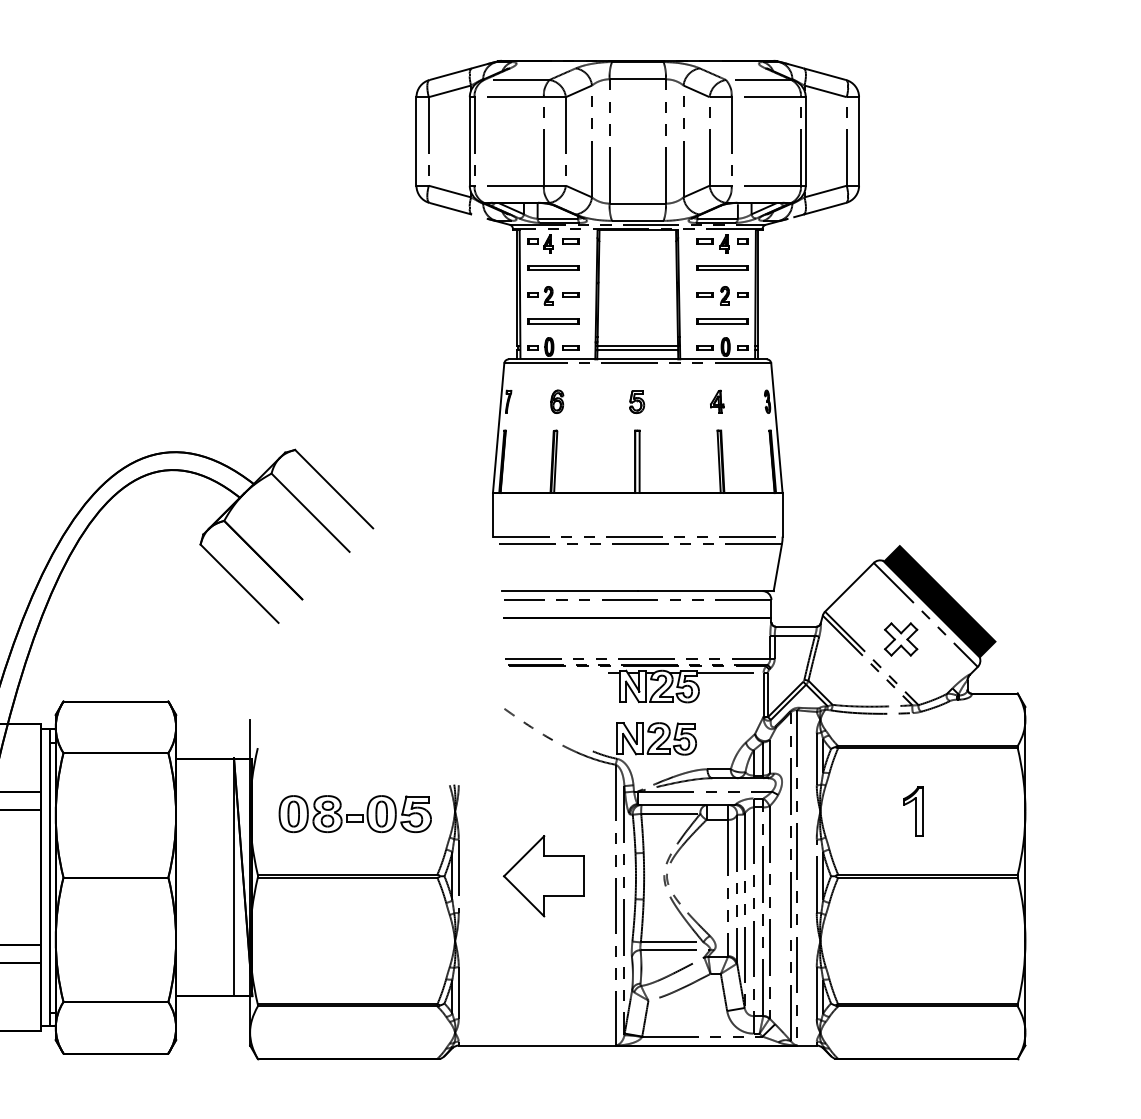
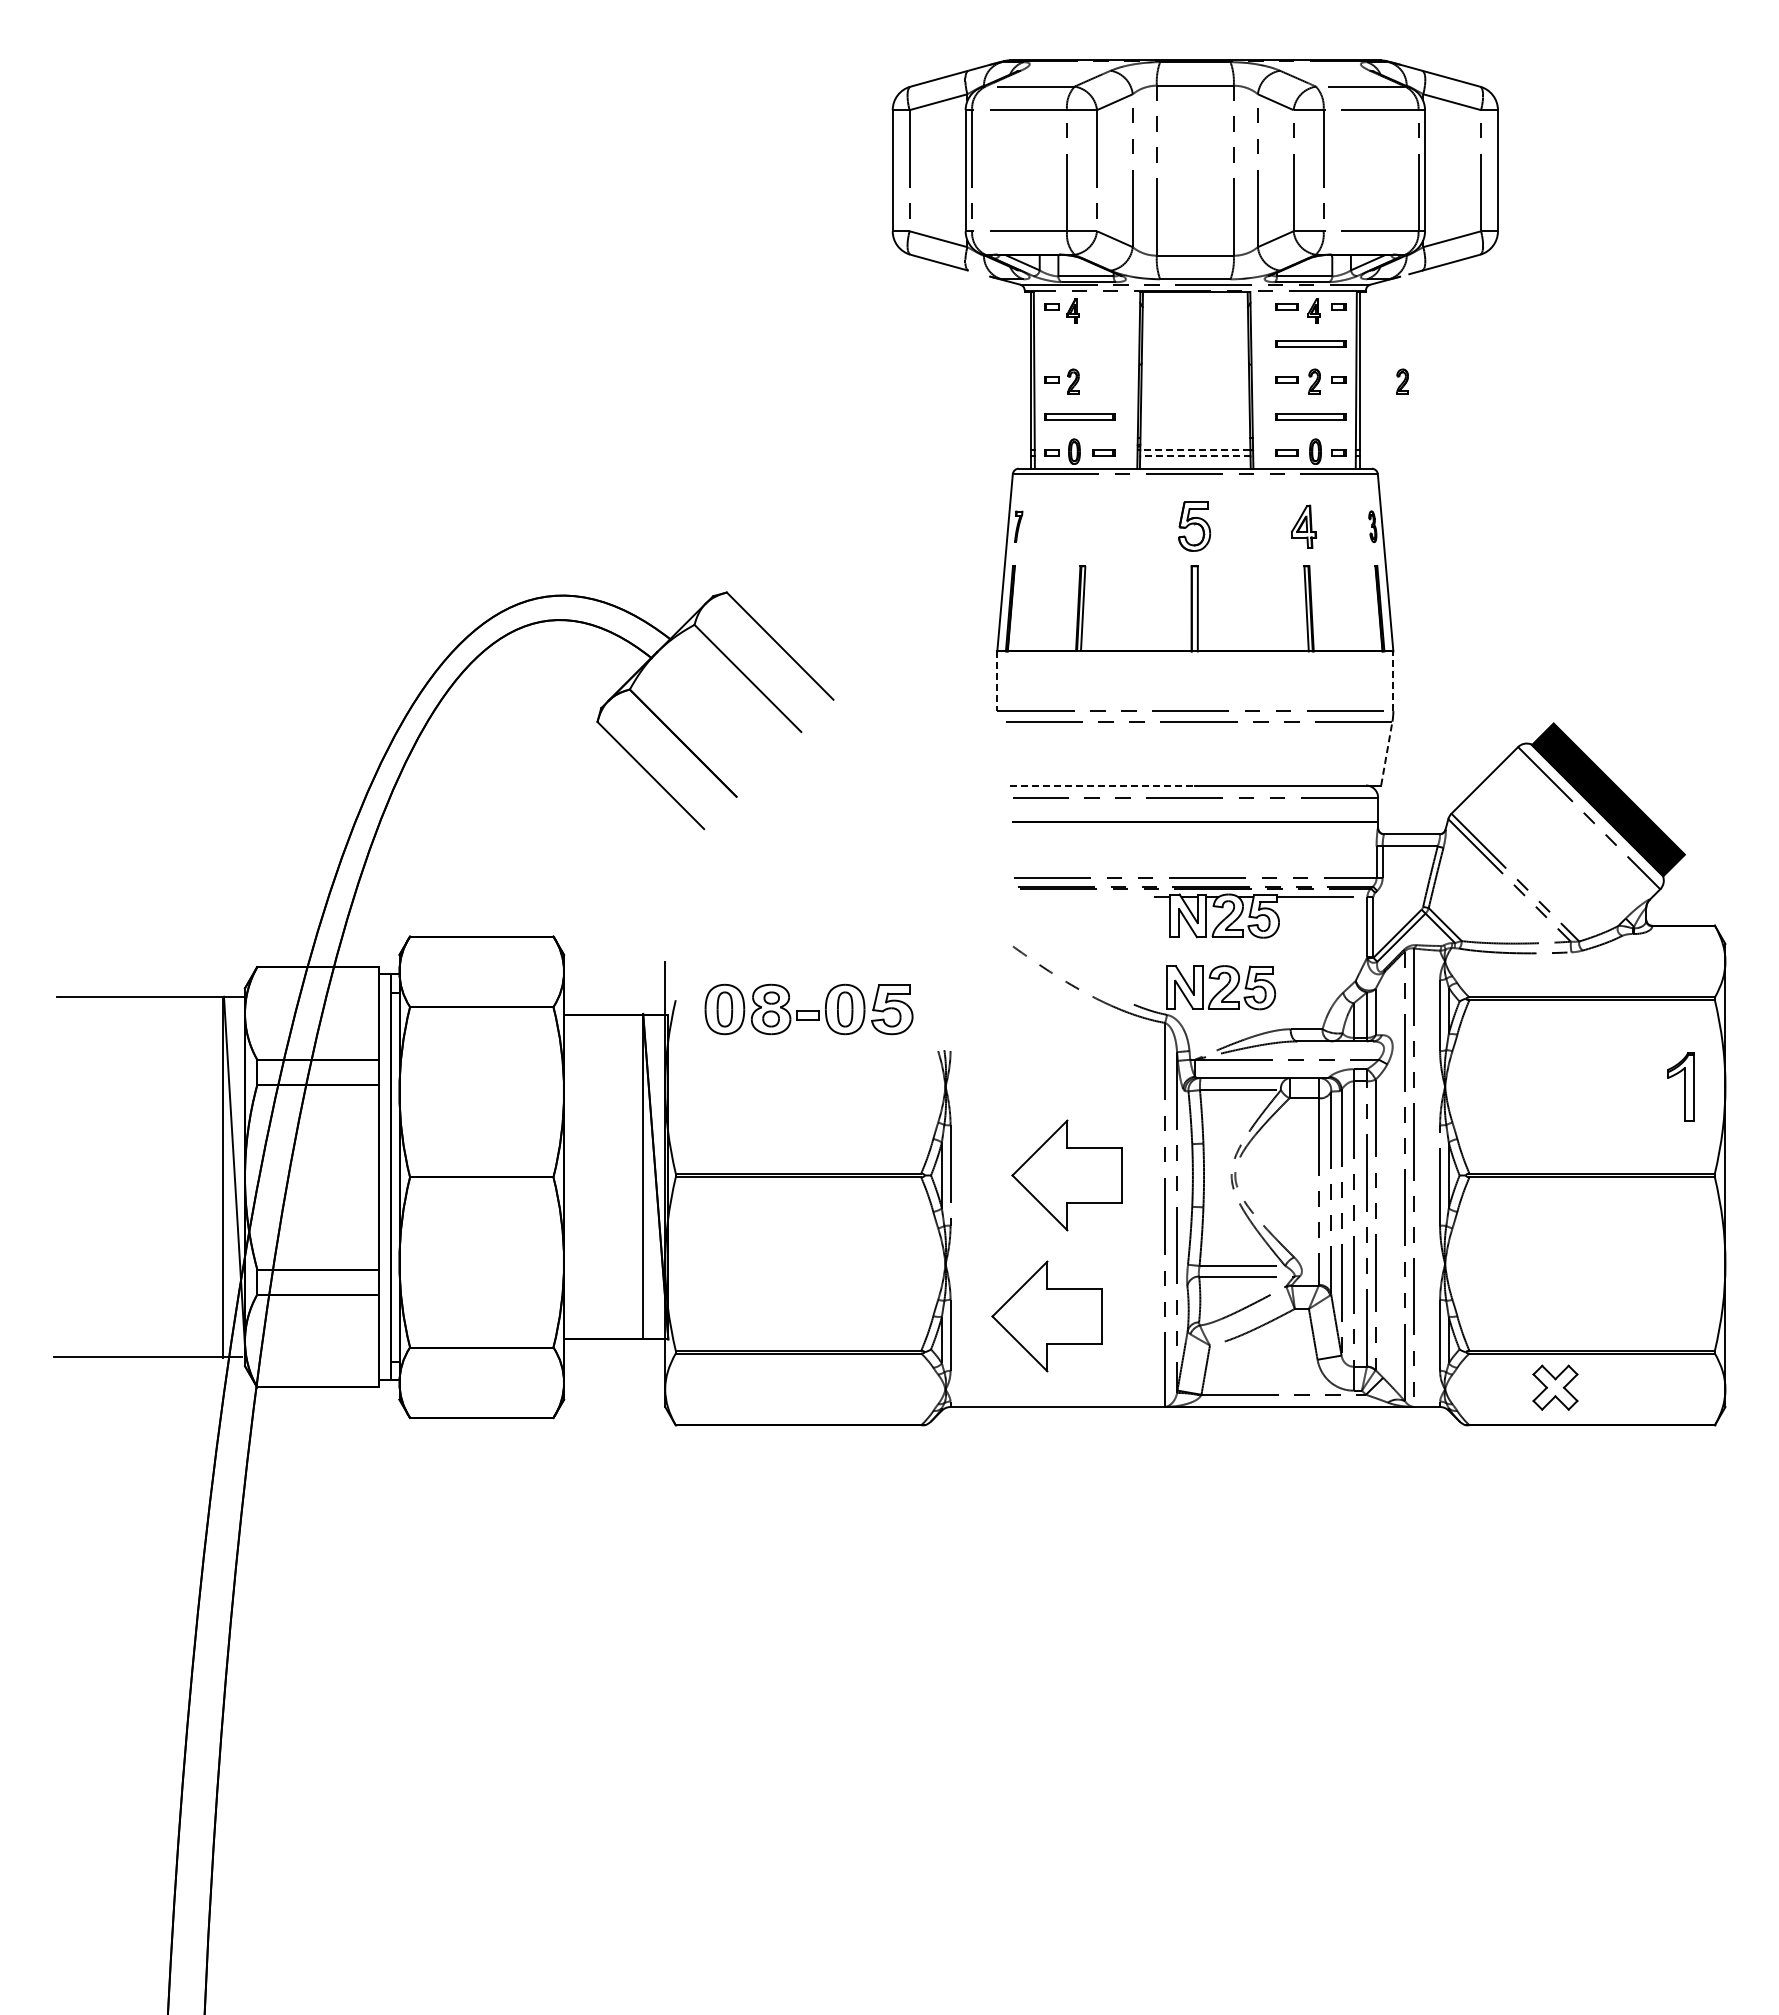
part: (570, 240) -> (1103, 306), removed
part: (553, 267) -> (1079, 343), removed
part: (570, 294) -> (1103, 379), removed
part: (789, 295) -> (1402, 381), added
line: (637, 346) -> (1194, 450), solid -> dashed
line: (637, 350) -> (1194, 456), solid -> dashed
part: (557, 401) -> (1085, 526), removed
part: (716, 401) -> (1303, 526), size x1.4
part: (636, 402) -> (1193, 527), size x1.6
line: (493, 515) -> (997, 681), solid -> dashed
line: (782, 515) -> (1393, 681), solid -> dashed
line: (777, 567) -> (1386, 753), solid -> dashed
line: (569, 591) -> (1102, 785), solid -> dashed
part: (901, 639) -> (1555, 1387), moved
part: (912, 811) -> (1680, 1086), moved
part: (354, 814) -> (808, 1009), moved
part: (528, 979) -> (1046, 1316), added

